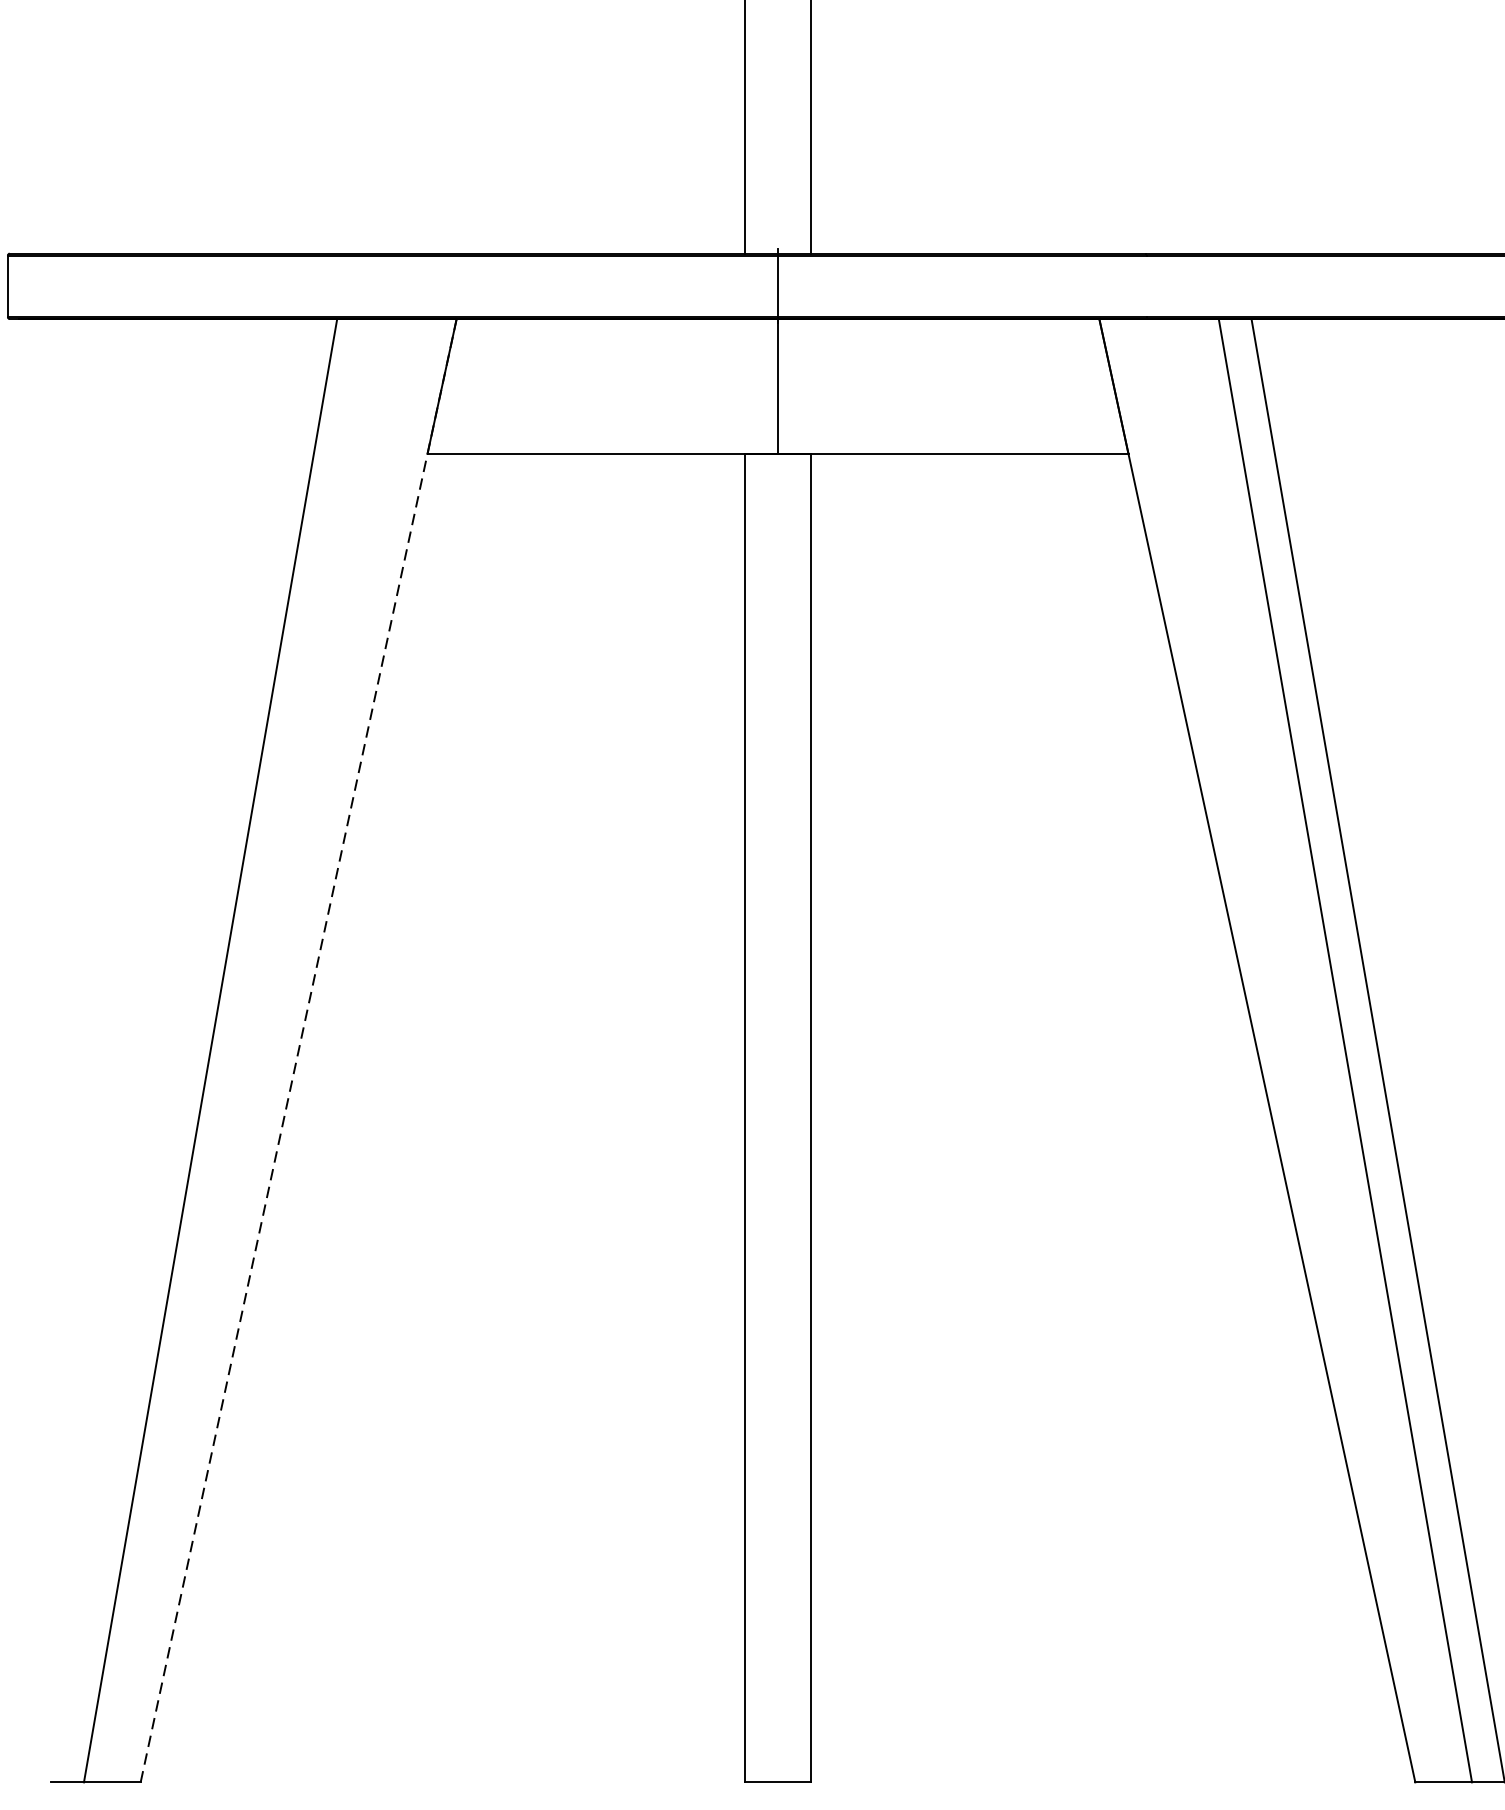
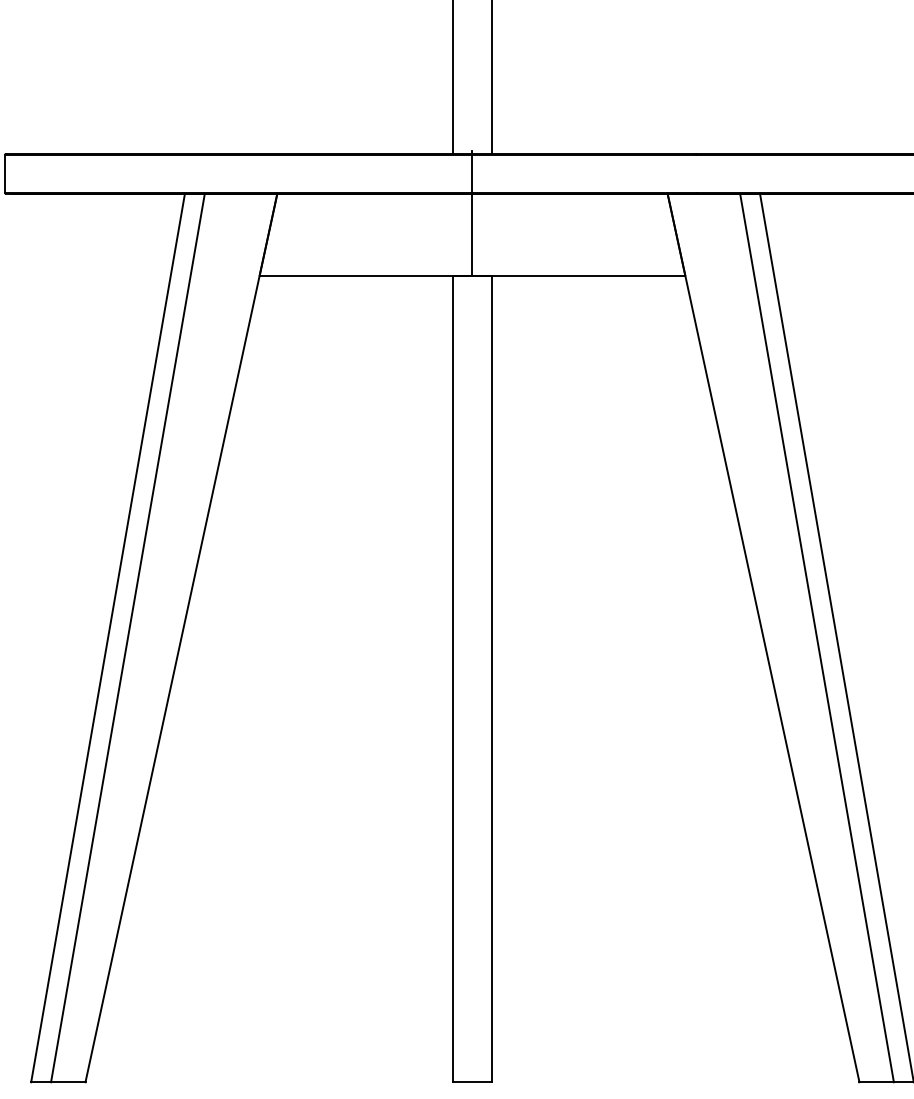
line: (176, 1049) -> (107, 637), added
line: (298, 1049) -> (181, 637), dashed -> solid

